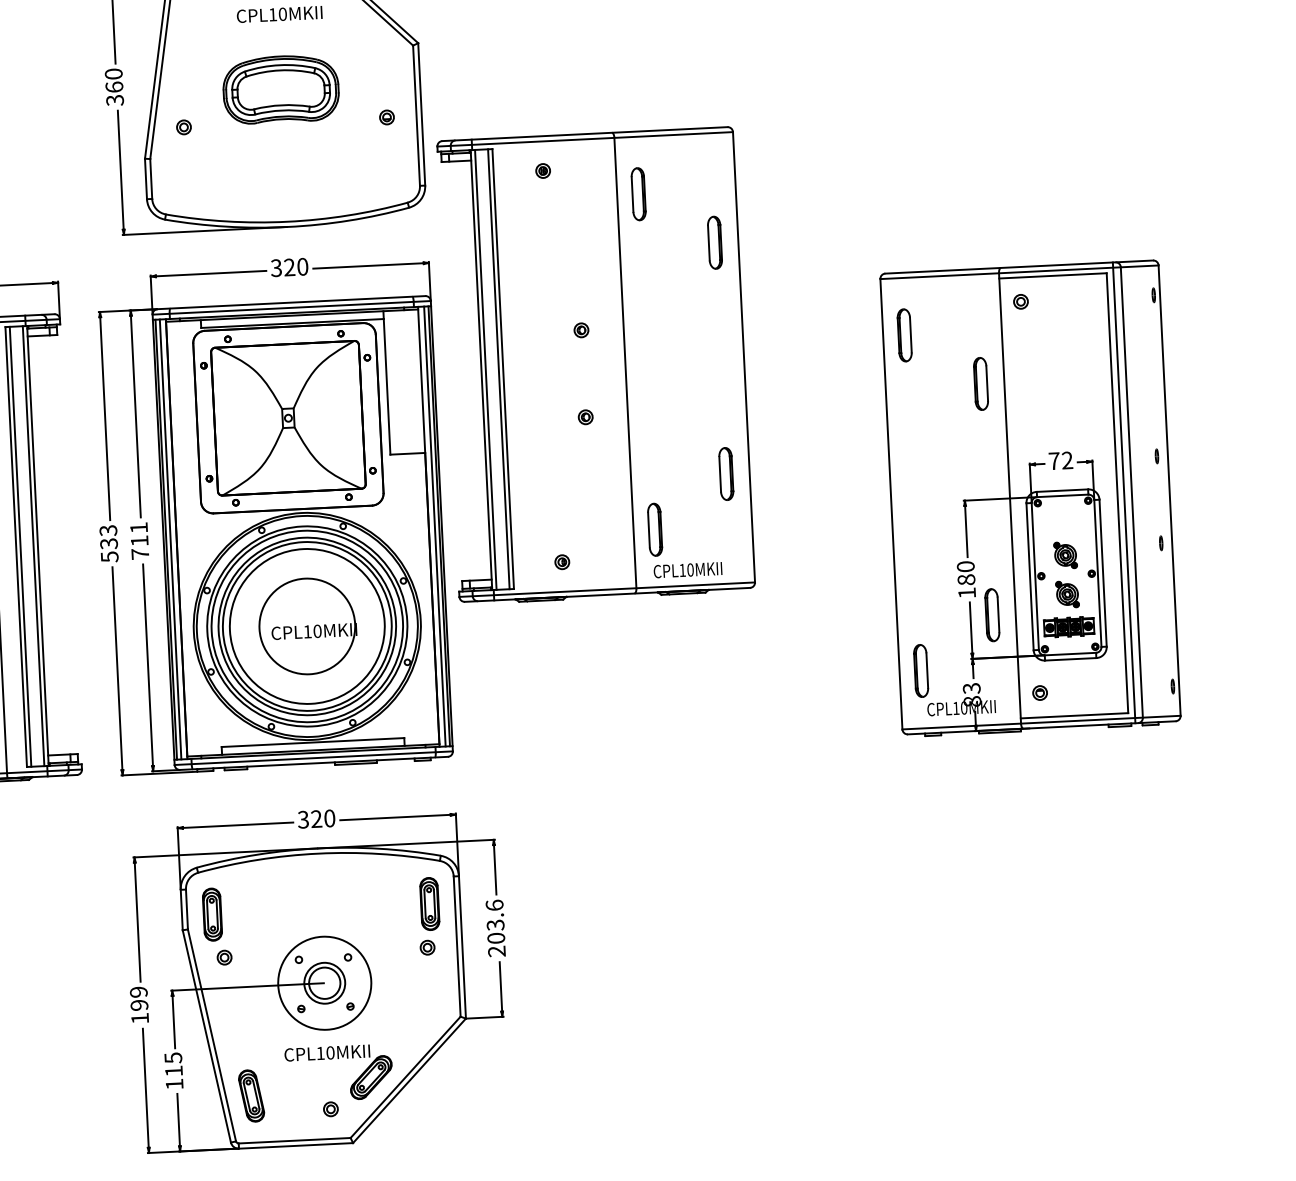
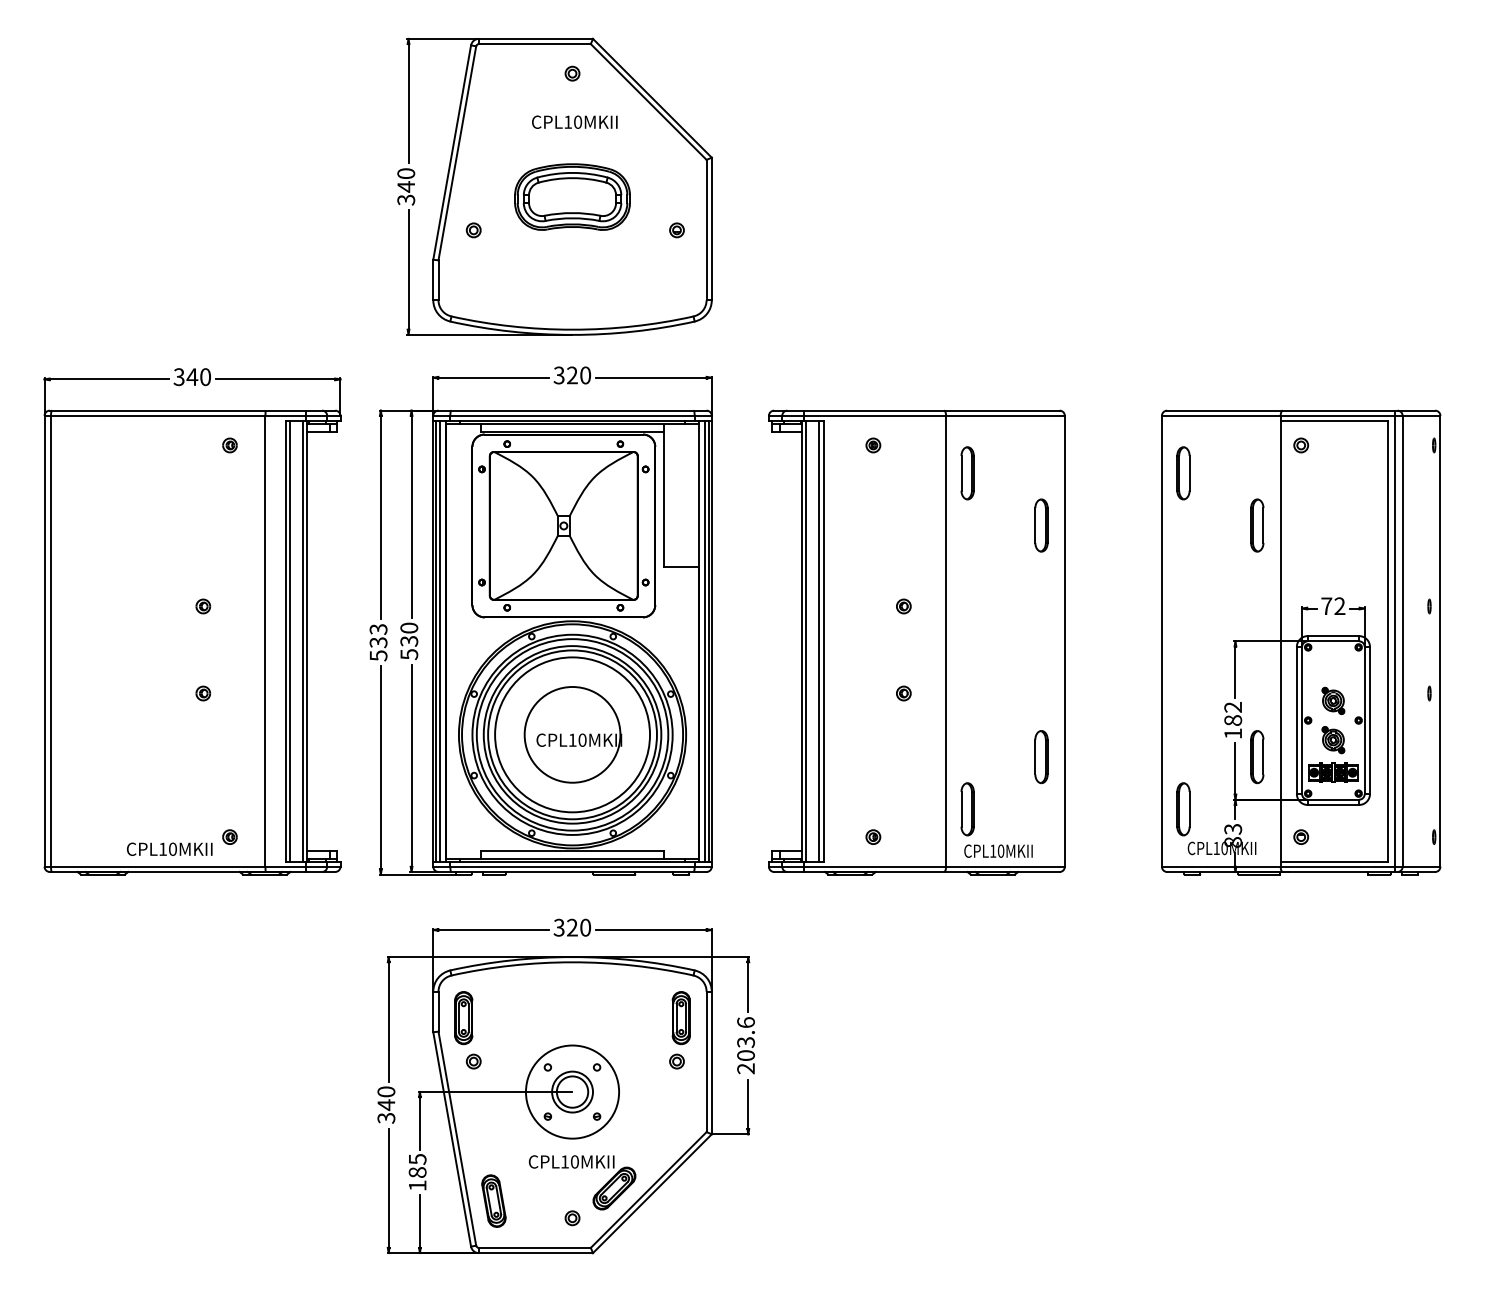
text: (114, 86) -> (406, 186), 360 -> 340
part: (595, 365) -> (916, 642), moved
text: (139, 541) -> (409, 641), 711 -> 530
text: (966, 566) -> (1233, 707), 180 -> 182
text: (139, 1004) -> (386, 1104), 199 -> 340
text: (173, 1071) -> (417, 1172), 115 -> 185

